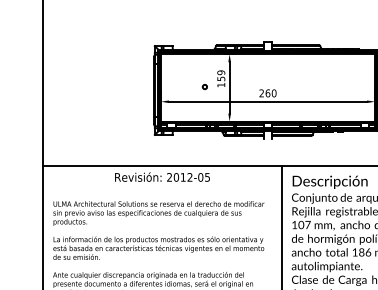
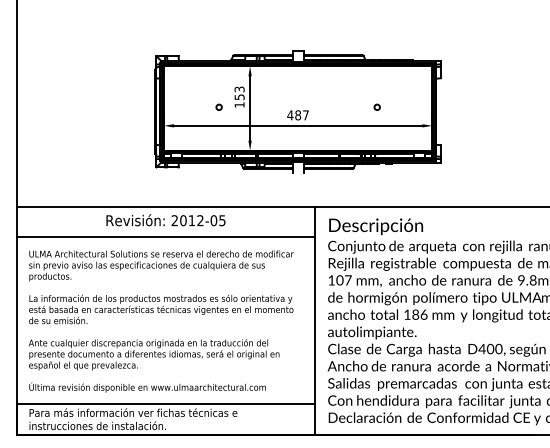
text: (221, 72) -> (239, 89), 159 -> 153
circle: (330, 86) -> (376, 106), added
text: (267, 93) -> (297, 115), 260 -> 487
line: (162, 190) -> (165, 237), added

